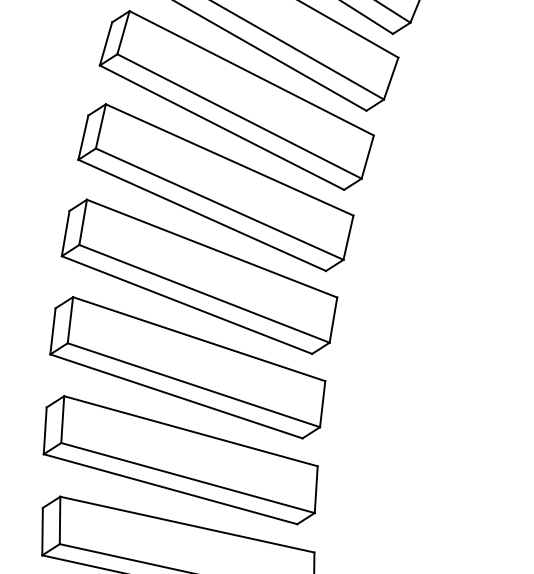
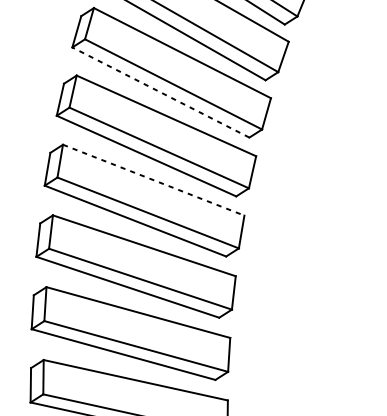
line: (221, 127) -> (160, 92), solid -> dashed
line: (212, 248) -> (153, 180), solid -> dashed

